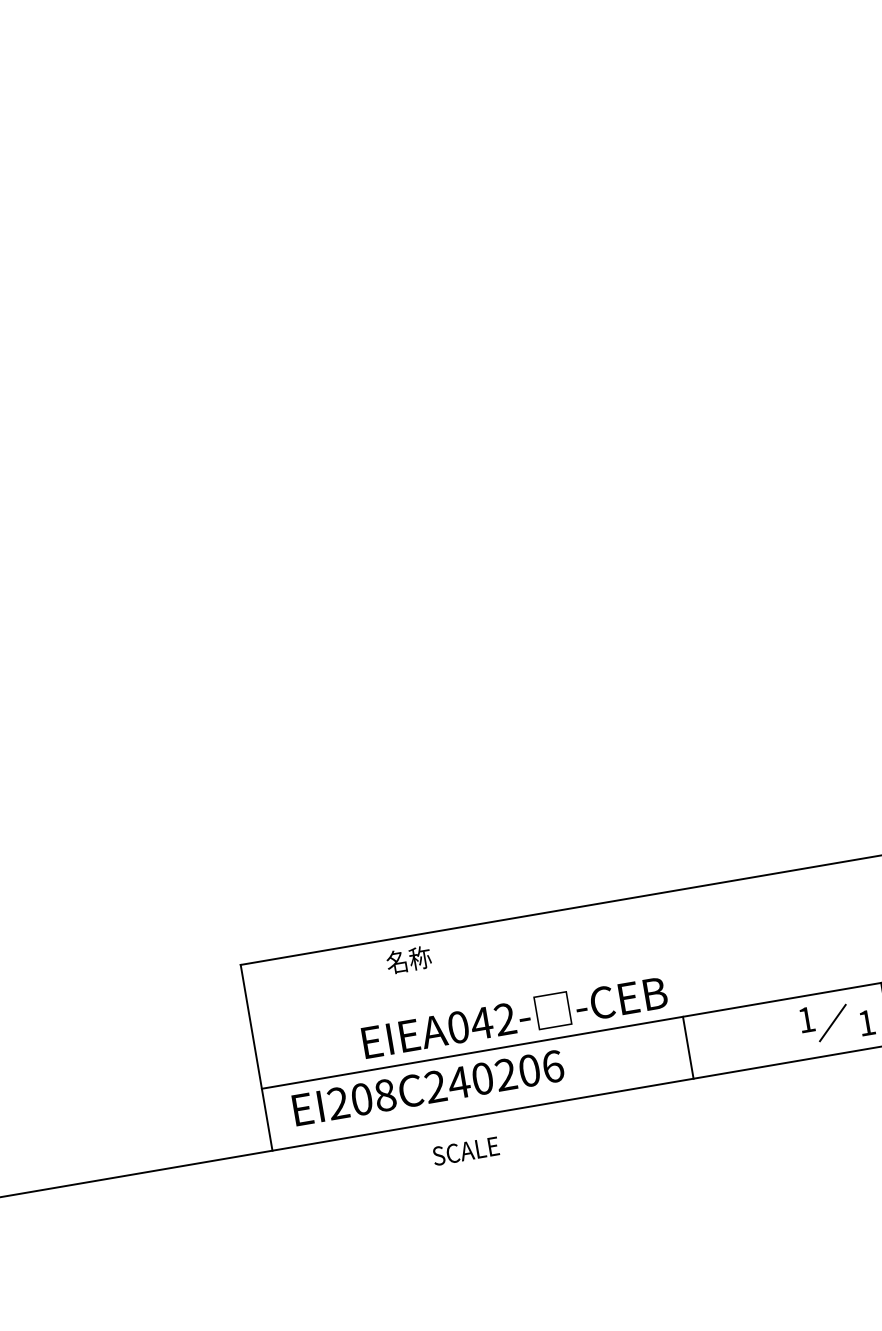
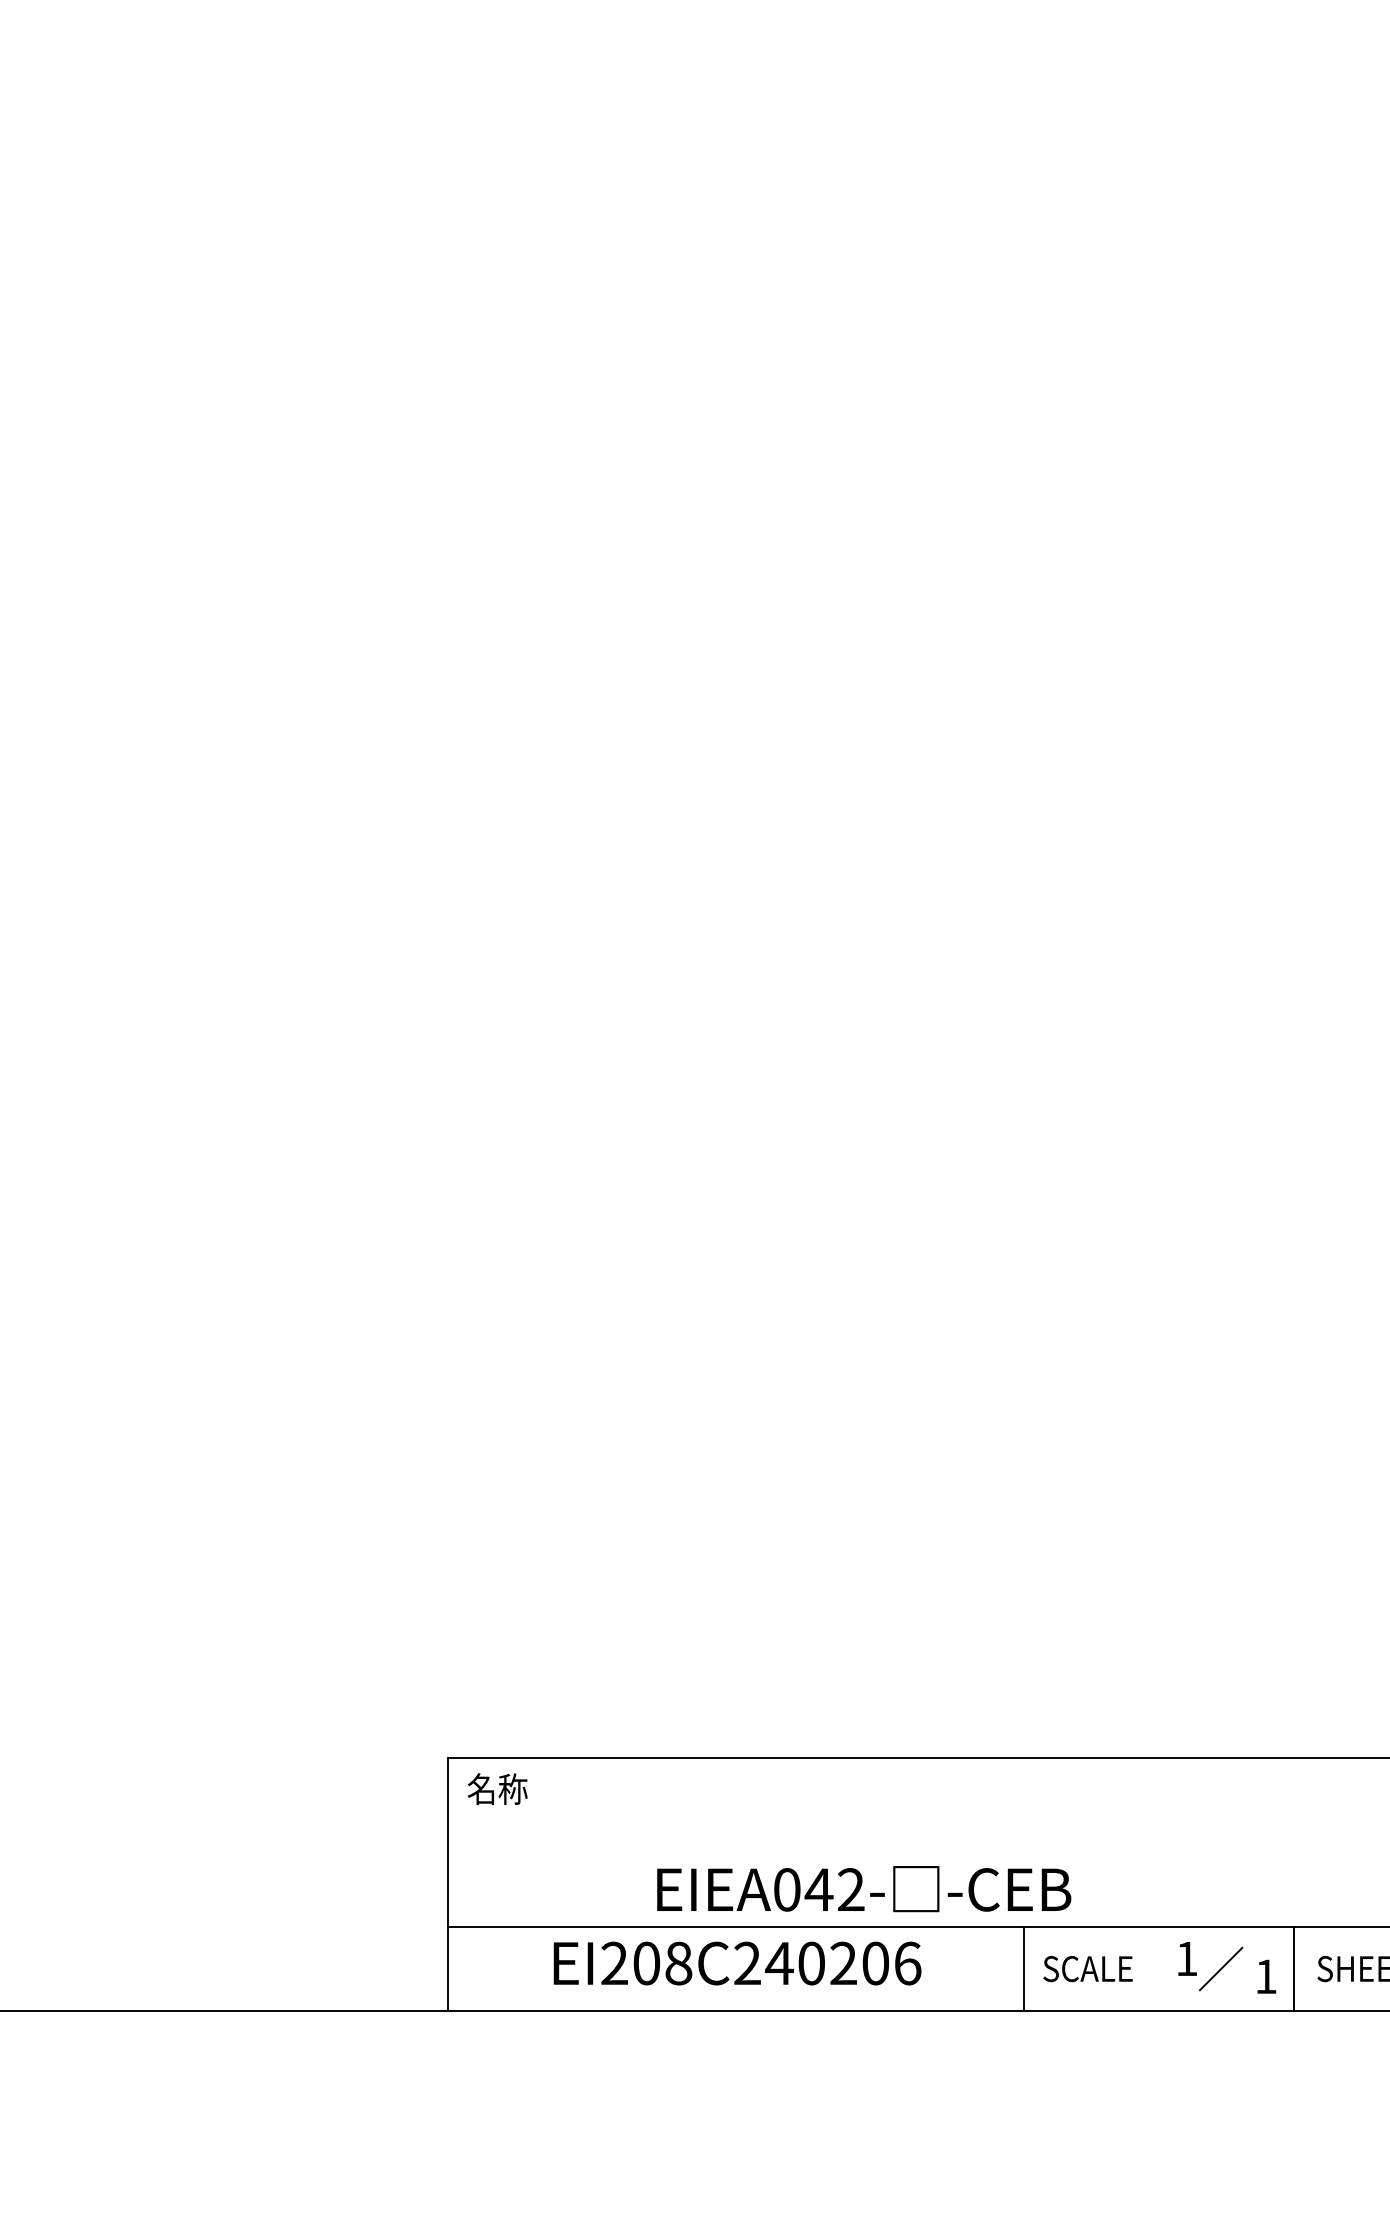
text: (408, 960) -> (497, 1789), moved
text: (515, 1017) -> (864, 1889), moved
text: (428, 1088) -> (737, 1963), moved
text: (465, 1151) -> (1087, 1969), moved

